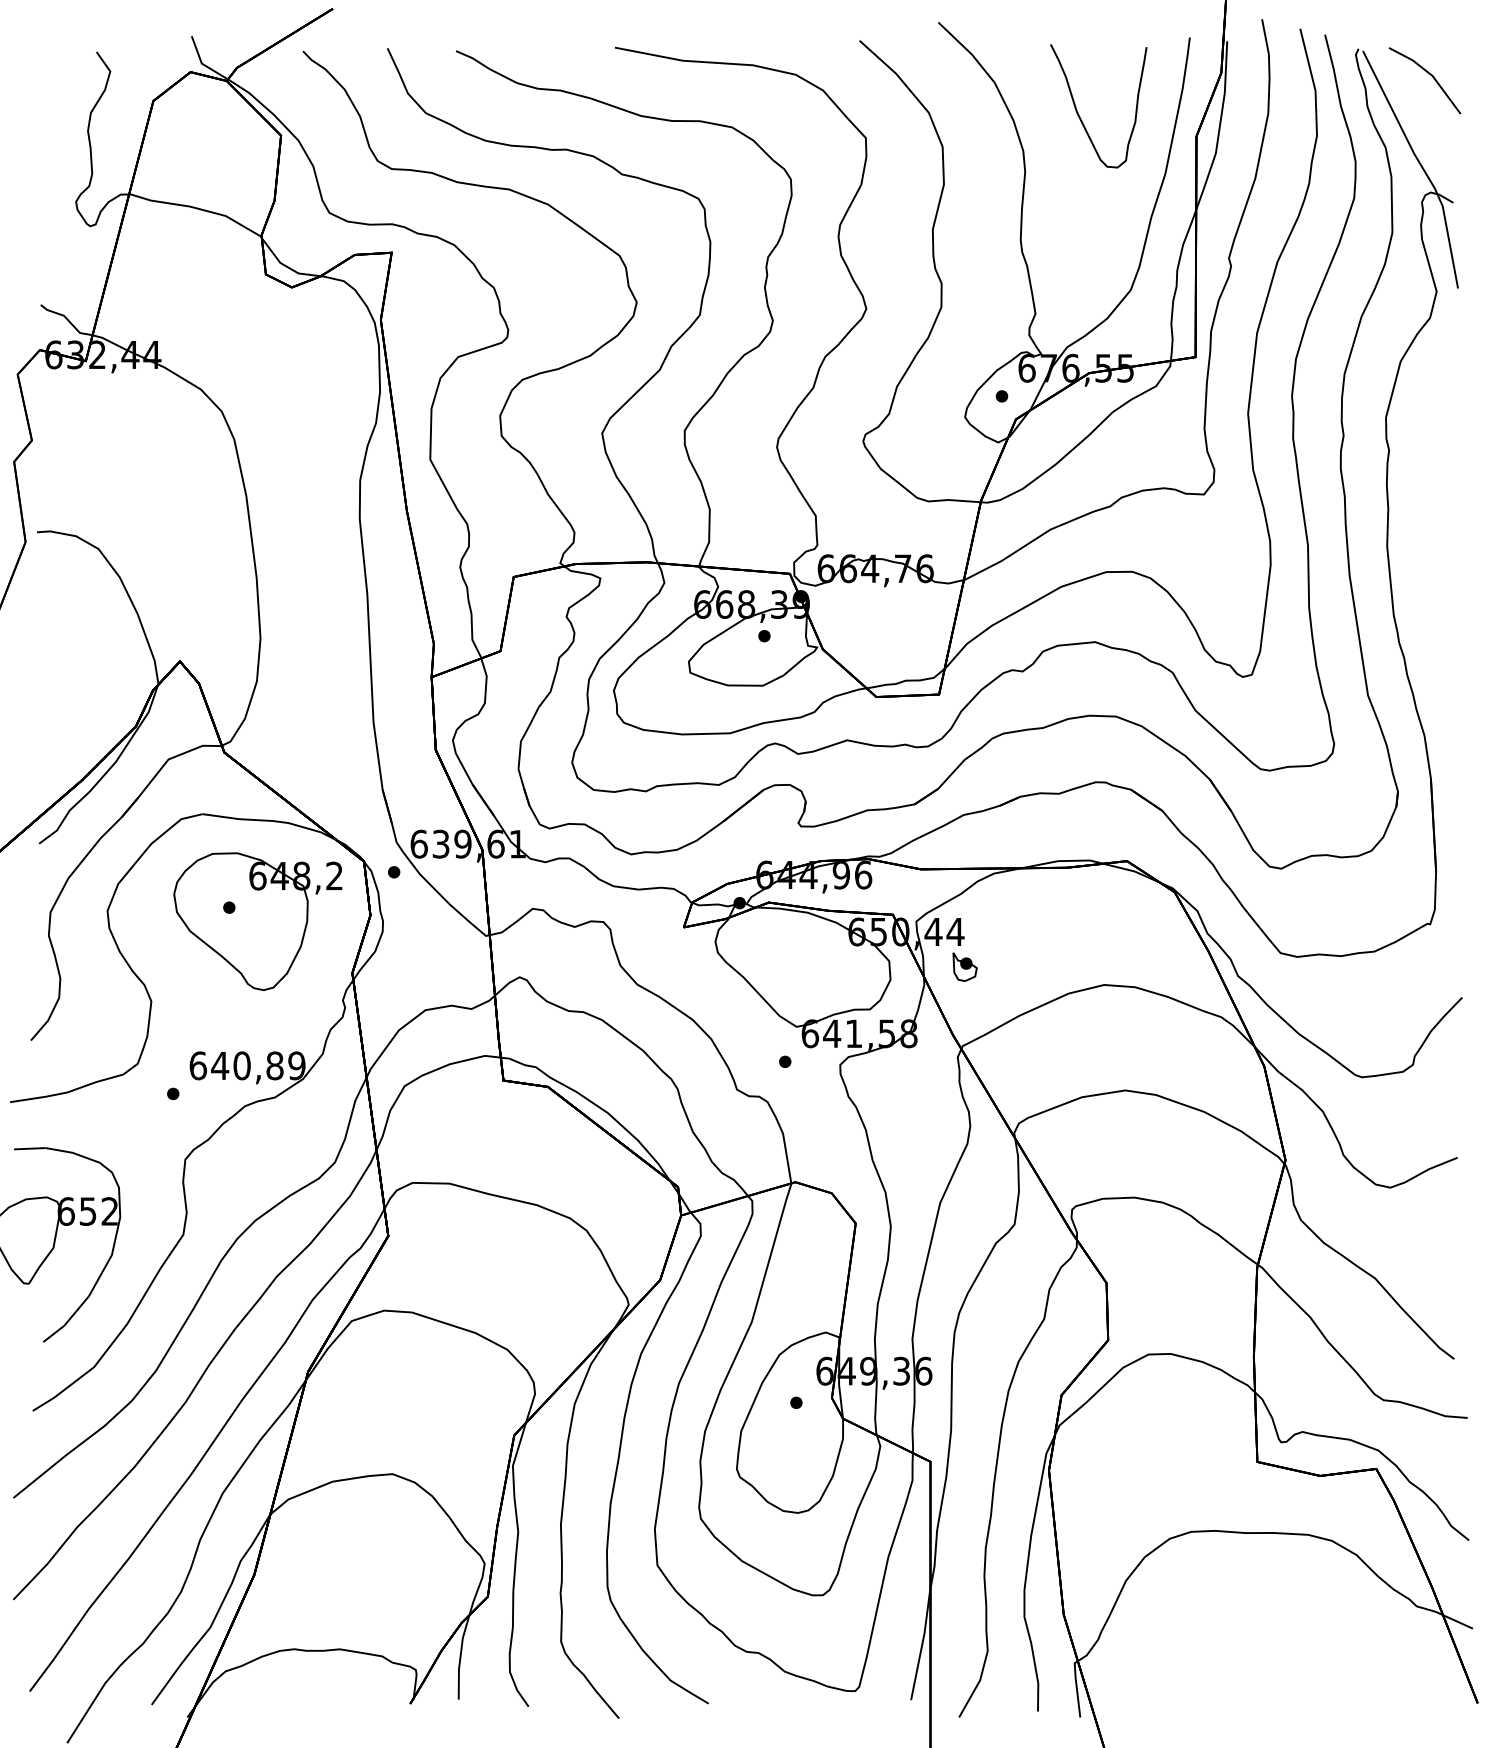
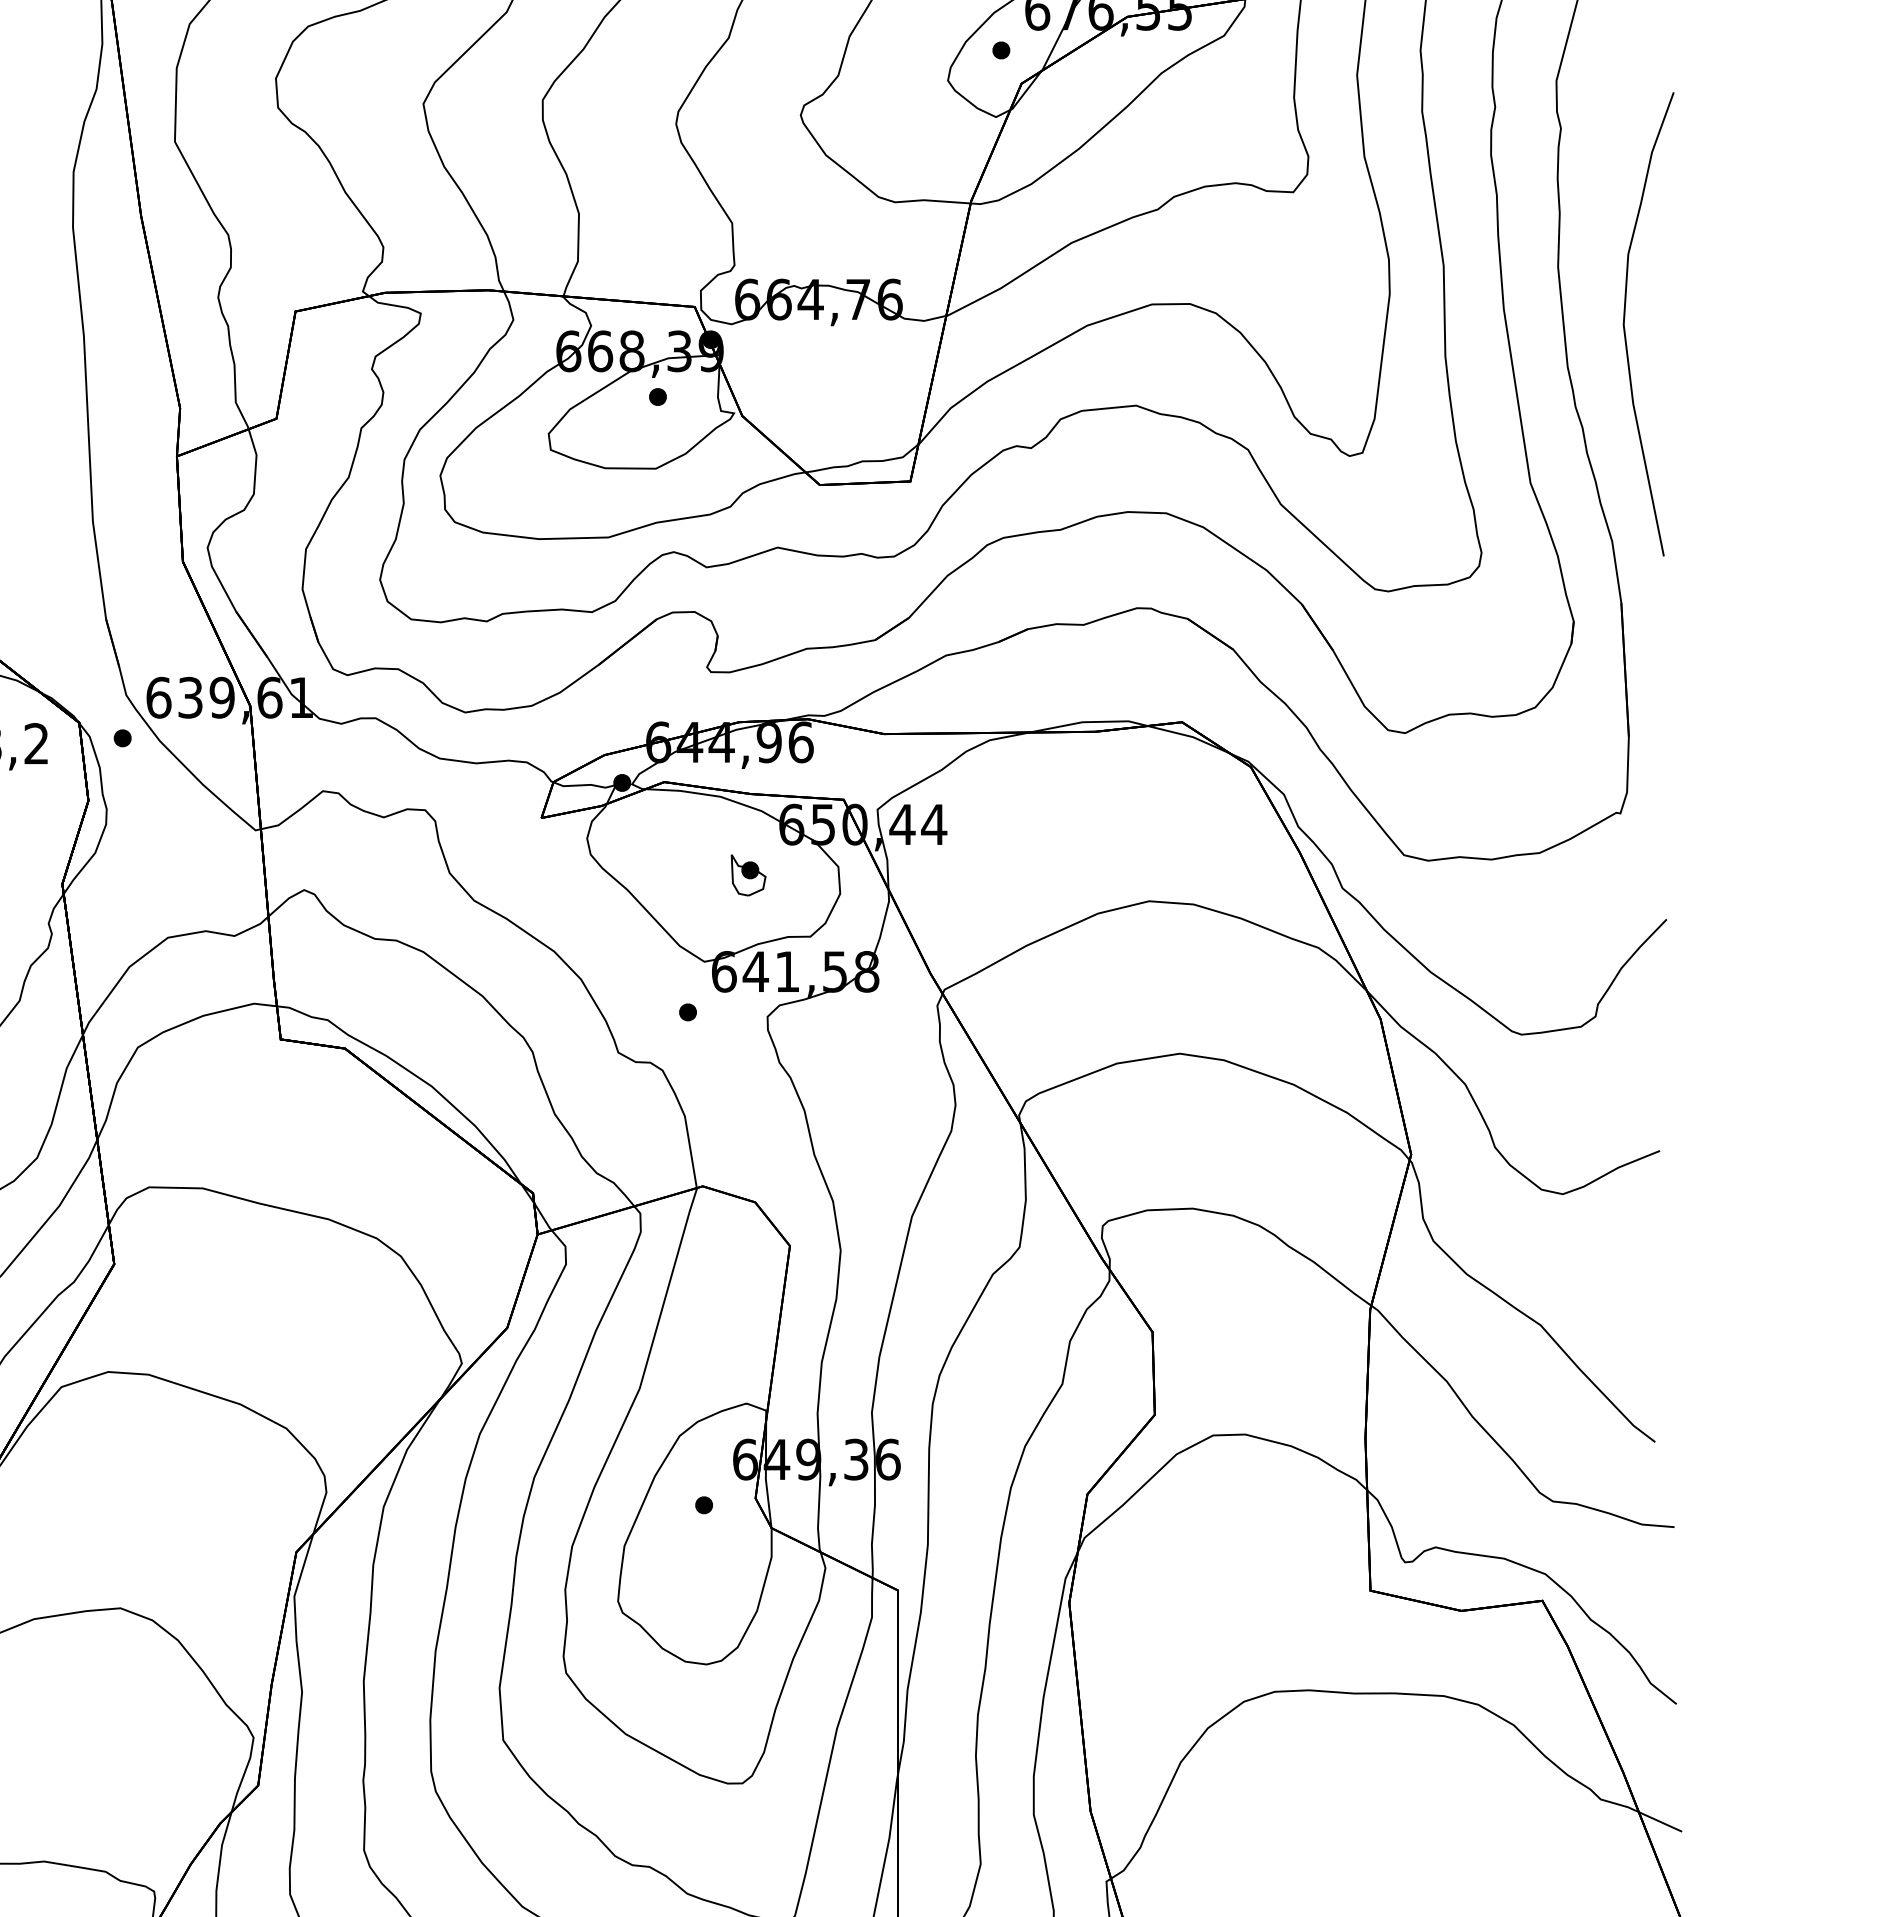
curve: (1433, 585) -> (1625, 323), added
part: (964, 966) -> (747, 874), moved

